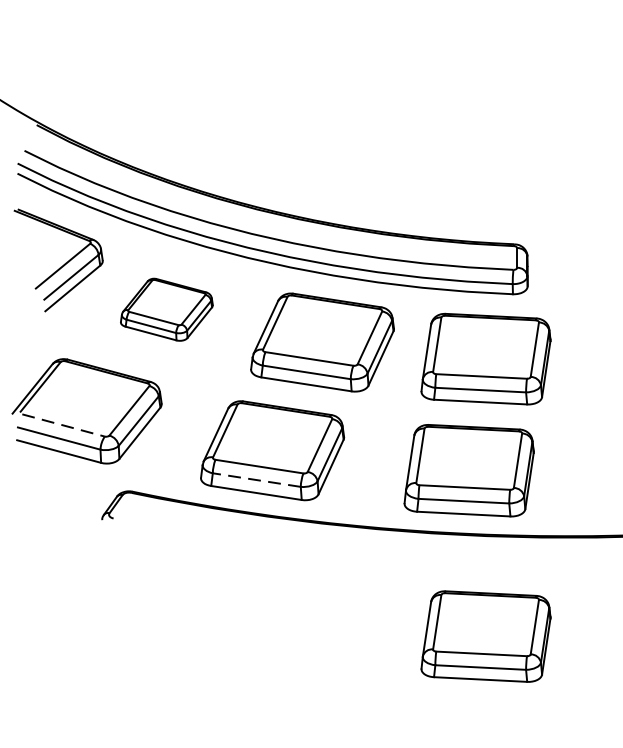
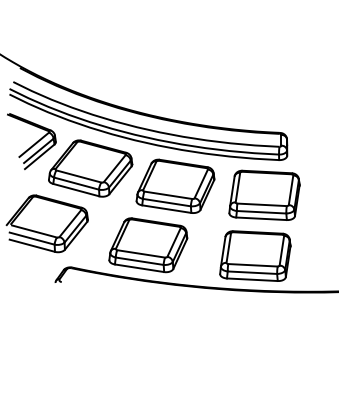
part: (166, 309) -> (90, 168), size x1.67
line: (65, 425) -> (35, 231), dashed -> solid
line: (256, 480) -> (139, 261), dashed -> solid
part: (486, 634) -> (264, 345), removed

